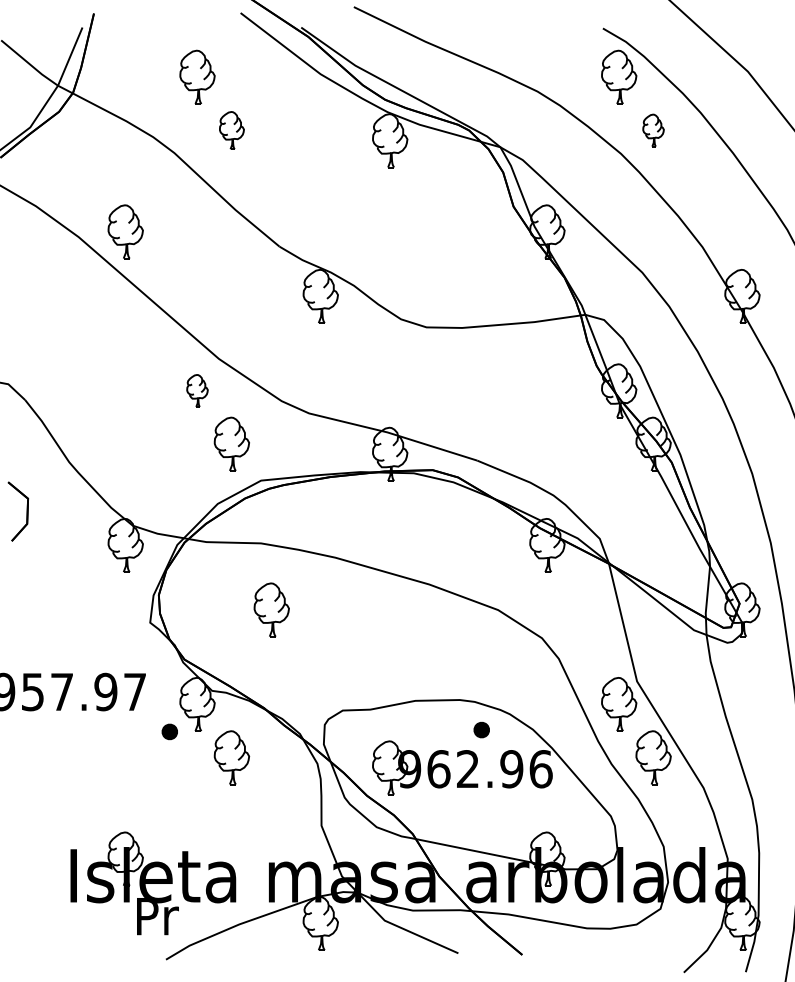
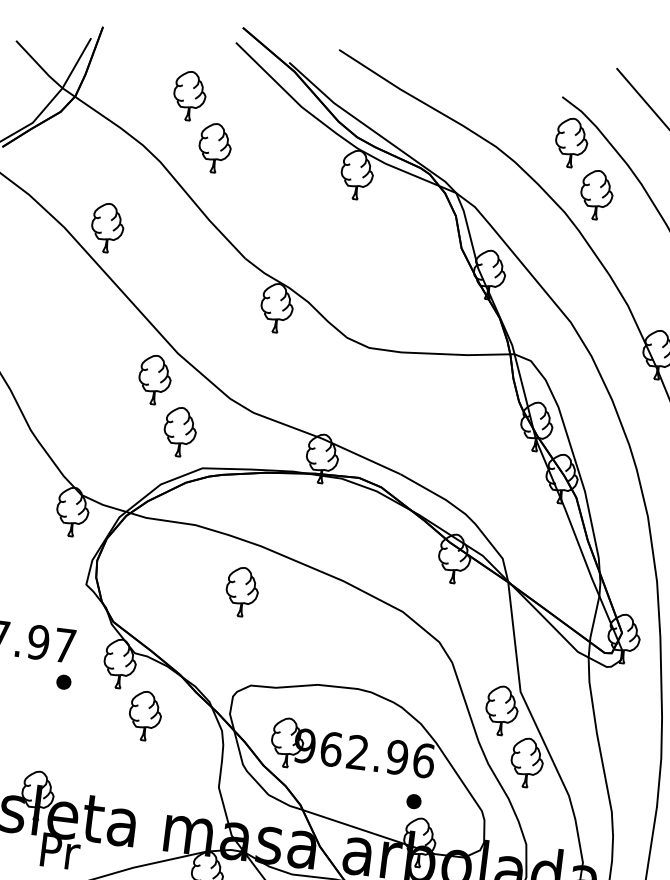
part: (231, 130) -> (214, 148), size x1.43
part: (653, 130) -> (596, 194), size x1.67
part: (197, 390) -> (154, 379), size x1.67
part: (271, 609) -> (241, 591), moved
part: (481, 729) -> (413, 801), moved
part: (169, 731) -> (63, 681), moved

